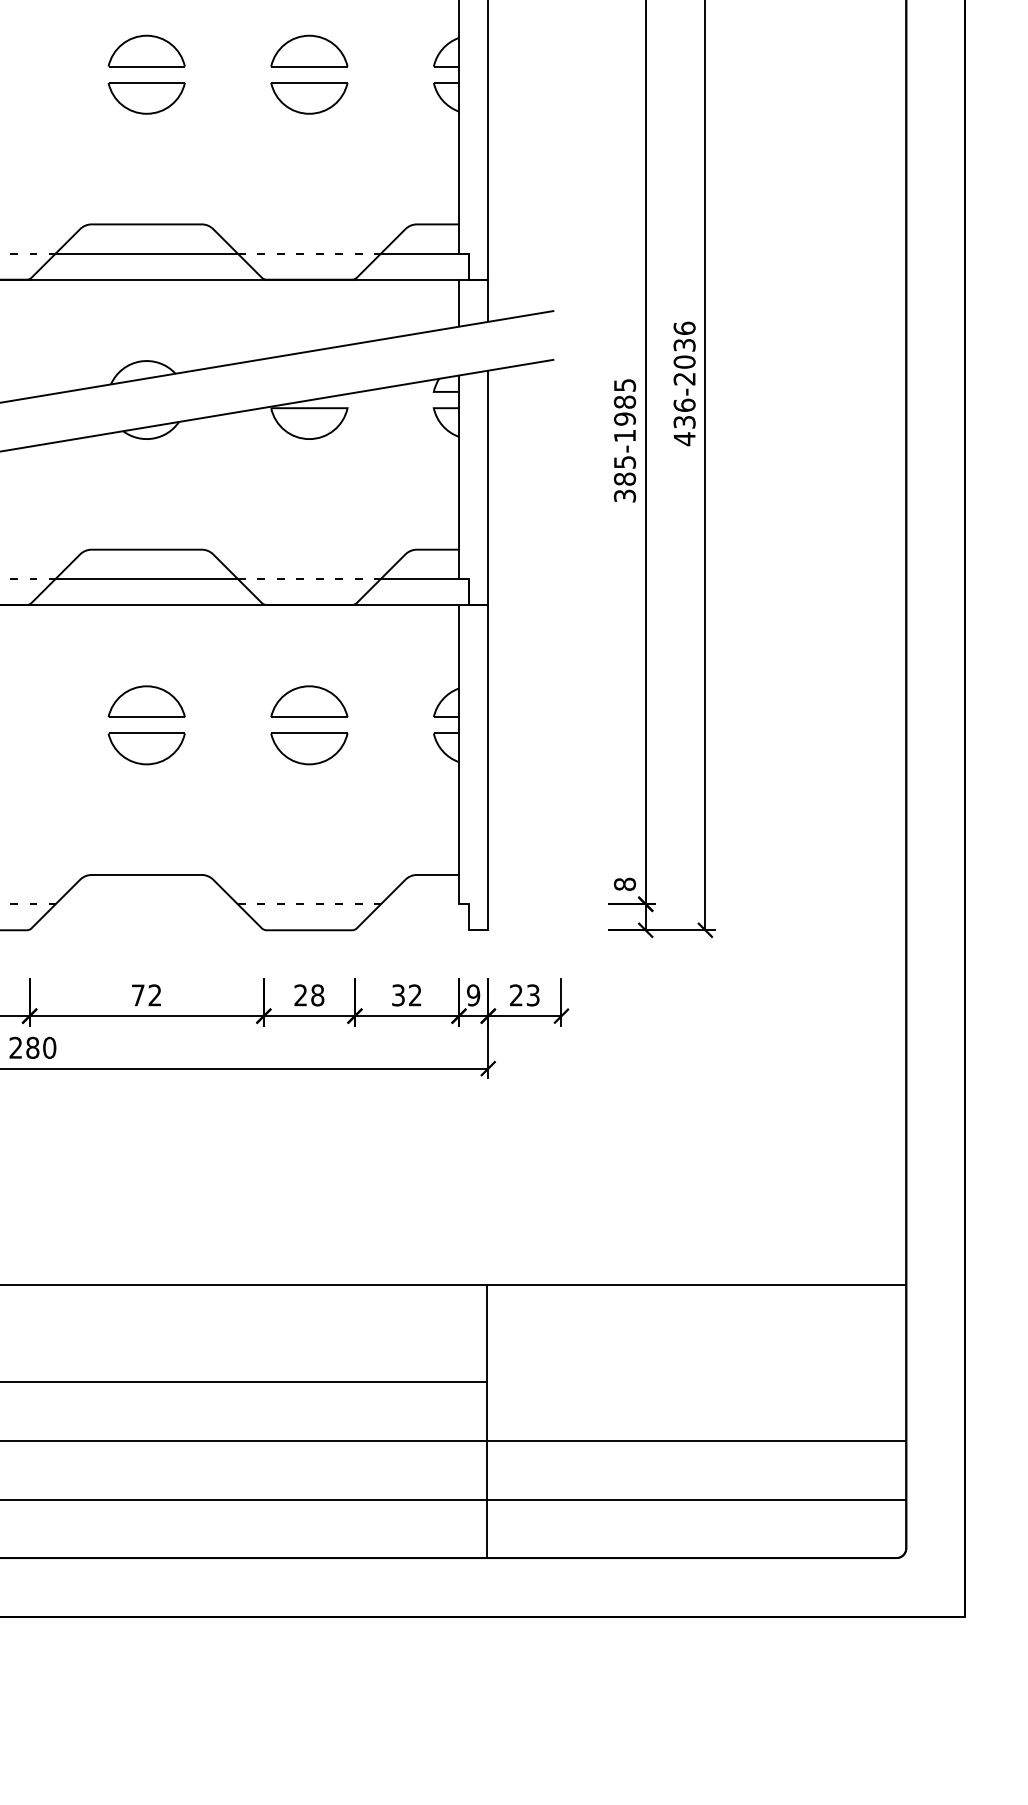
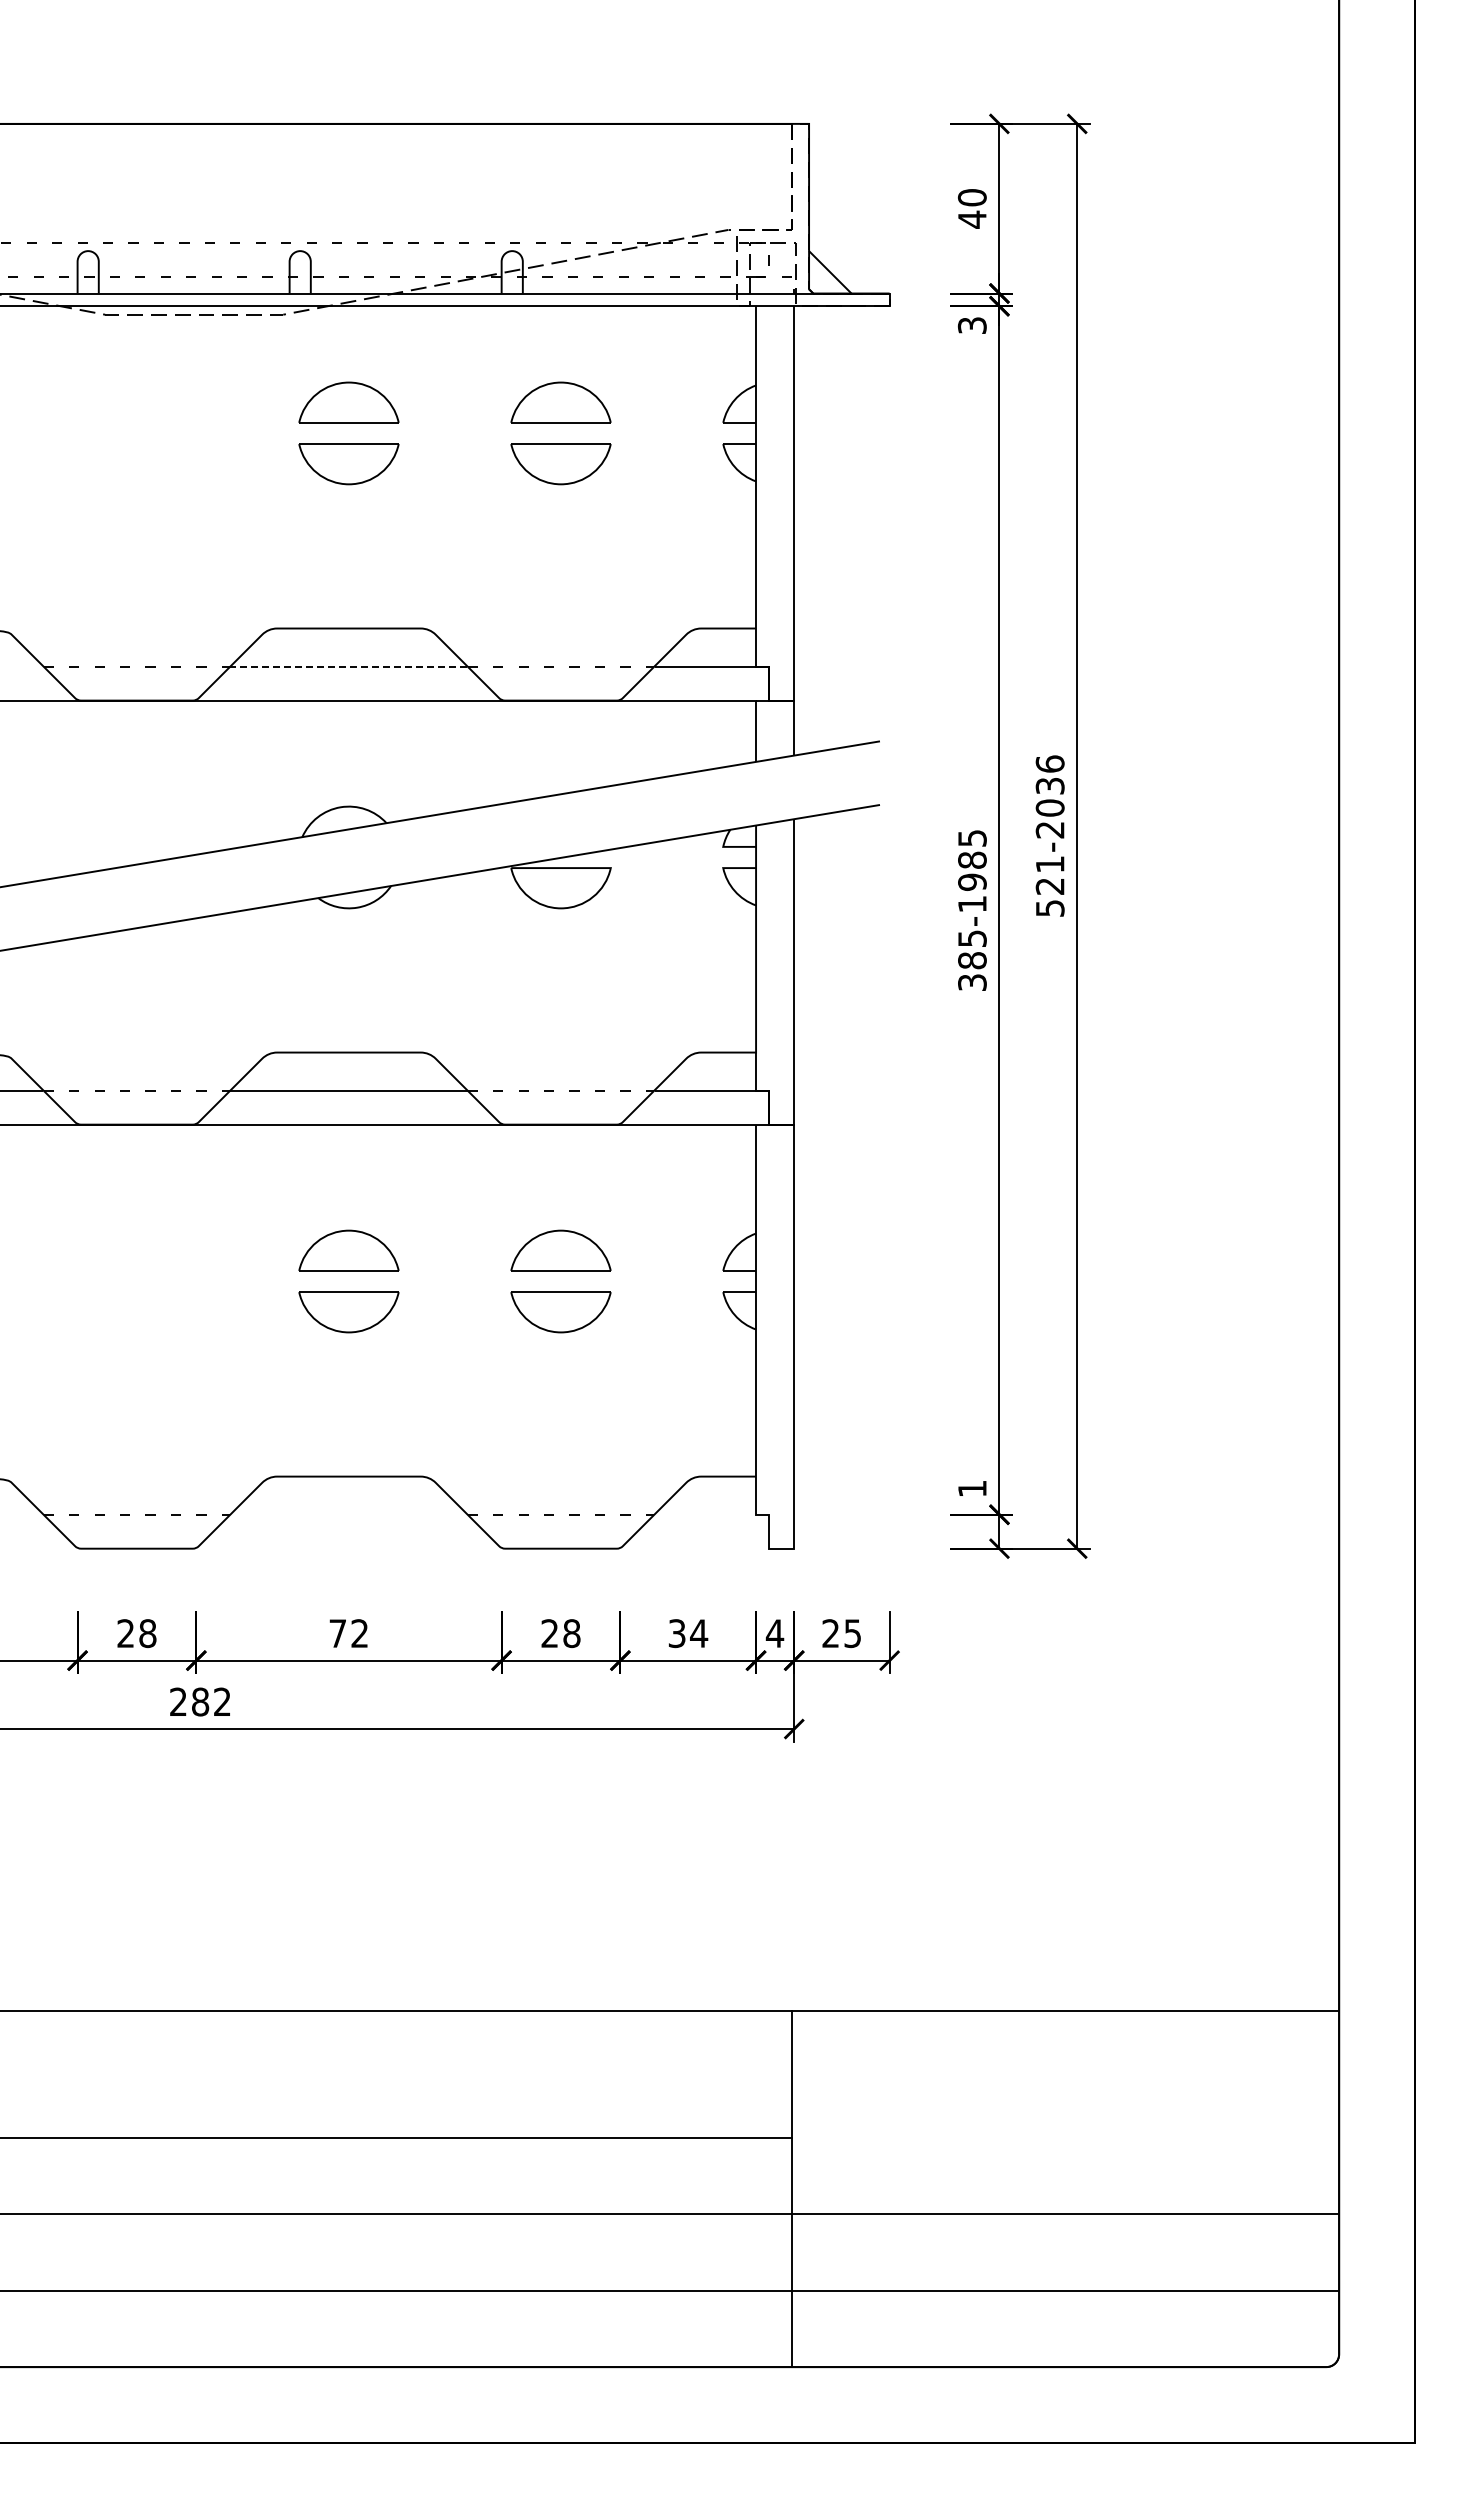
line: (147, 253) -> (349, 666), solid -> dashed
text: (684, 422) -> (1049, 886), 436-2036 -> 521-2036
text: (625, 884) -> (972, 1488), 8 -> 1
text: (415, 995) -> (699, 1633), 32 -> 34
text: (473, 995) -> (774, 1633), 9 -> 4
text: (533, 995) -> (853, 1633), 23 -> 25
text: (49, 1047) -> (222, 1701), 280 -> 282

